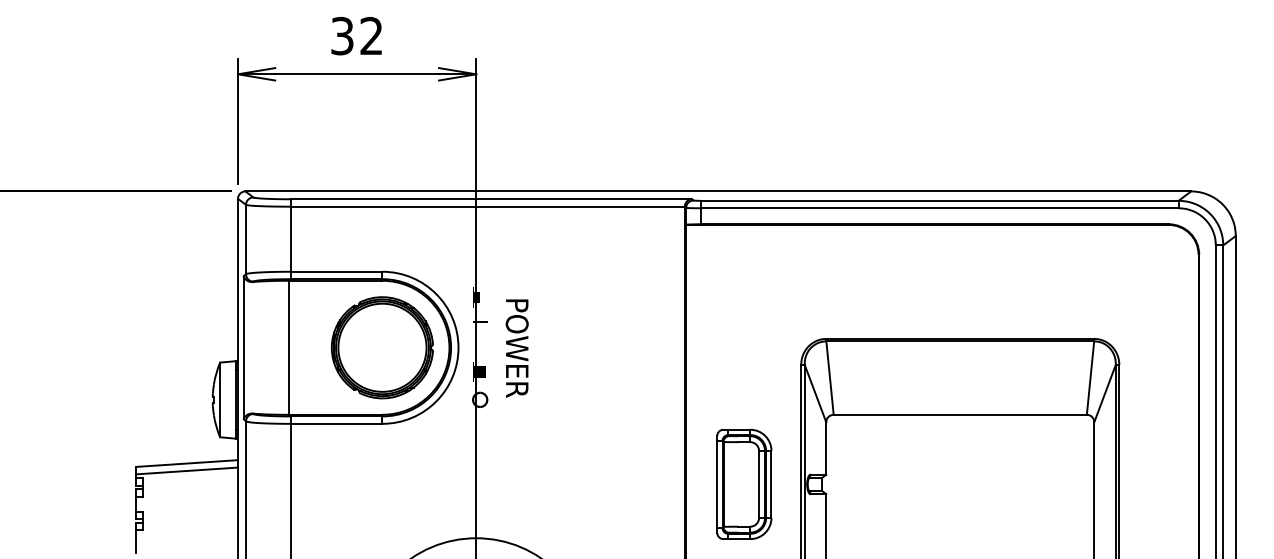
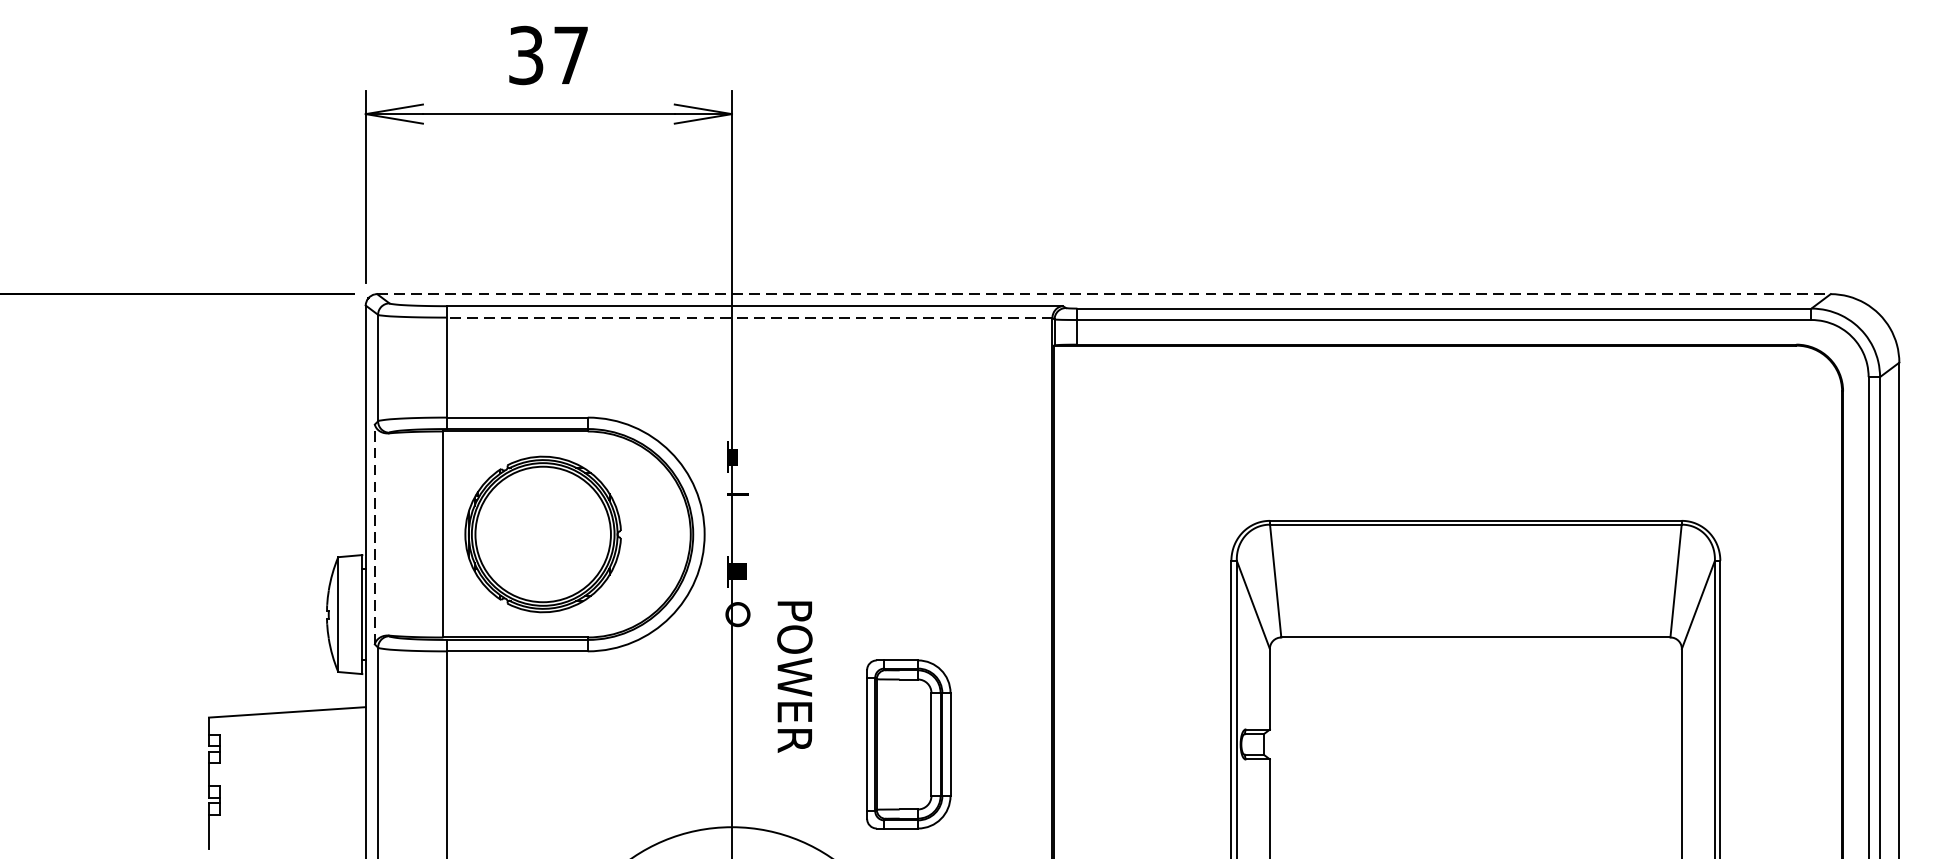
text: (371, 35) -> (570, 54), 32 -> 37
line: (718, 191) -> (1104, 294), solid -> dashed
line: (487, 206) -> (749, 317), solid -> dashed
line: (243, 347) -> (374, 534), solid -> dashed
part: (382, 347) -> (543, 534), moved
text: (516, 348) -> (793, 676), moved
line: (187, 470) -> (288, 723), removed
part: (744, 483) -> (909, 743), moved

